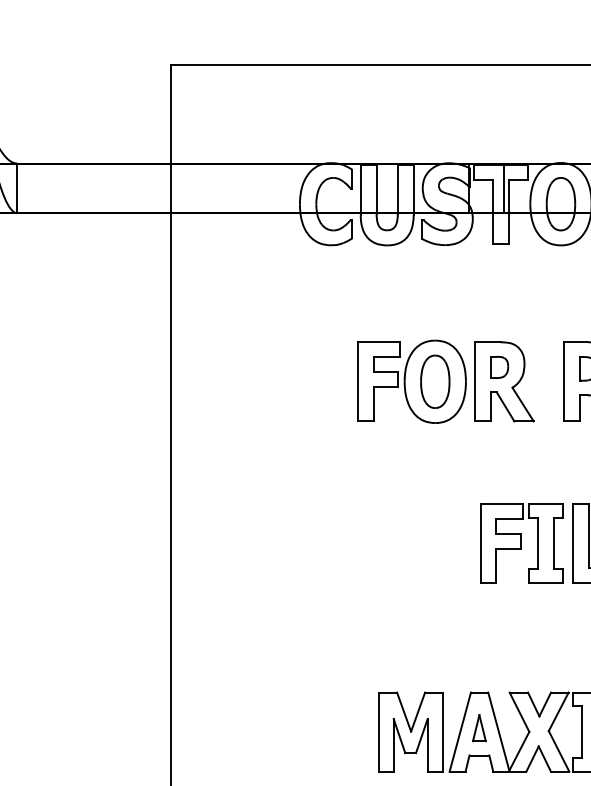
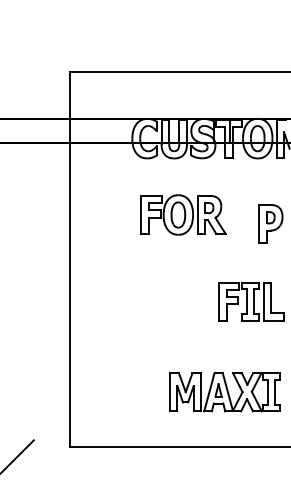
part: (445, 380) -> (183, 214), moved

